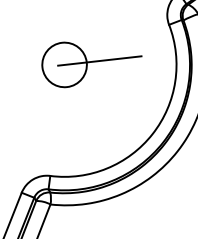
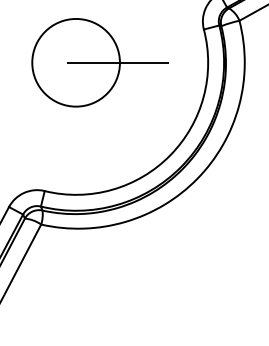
circle: (64, 64) -> (75, 62), size x1.67

